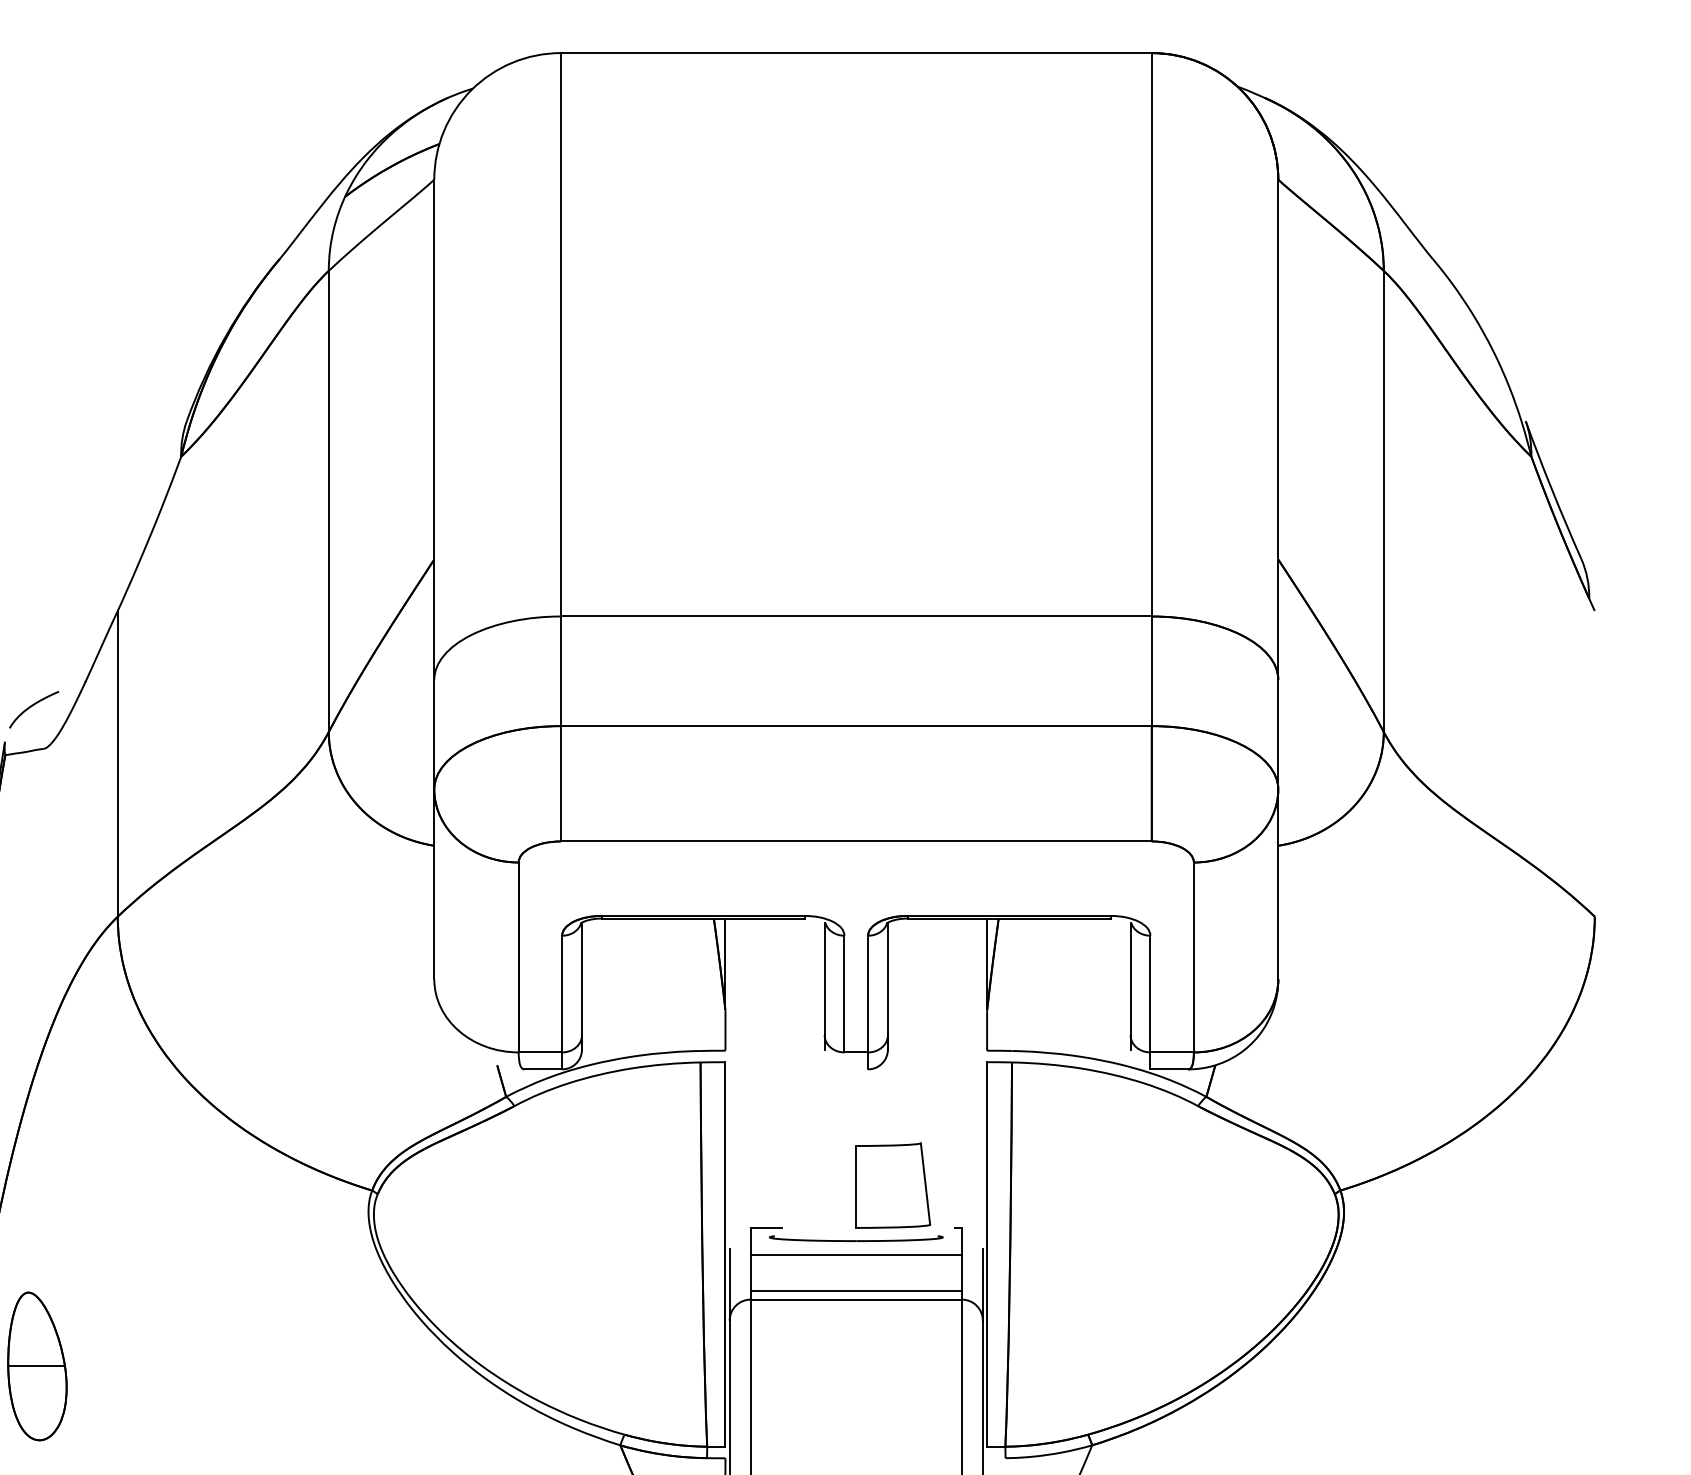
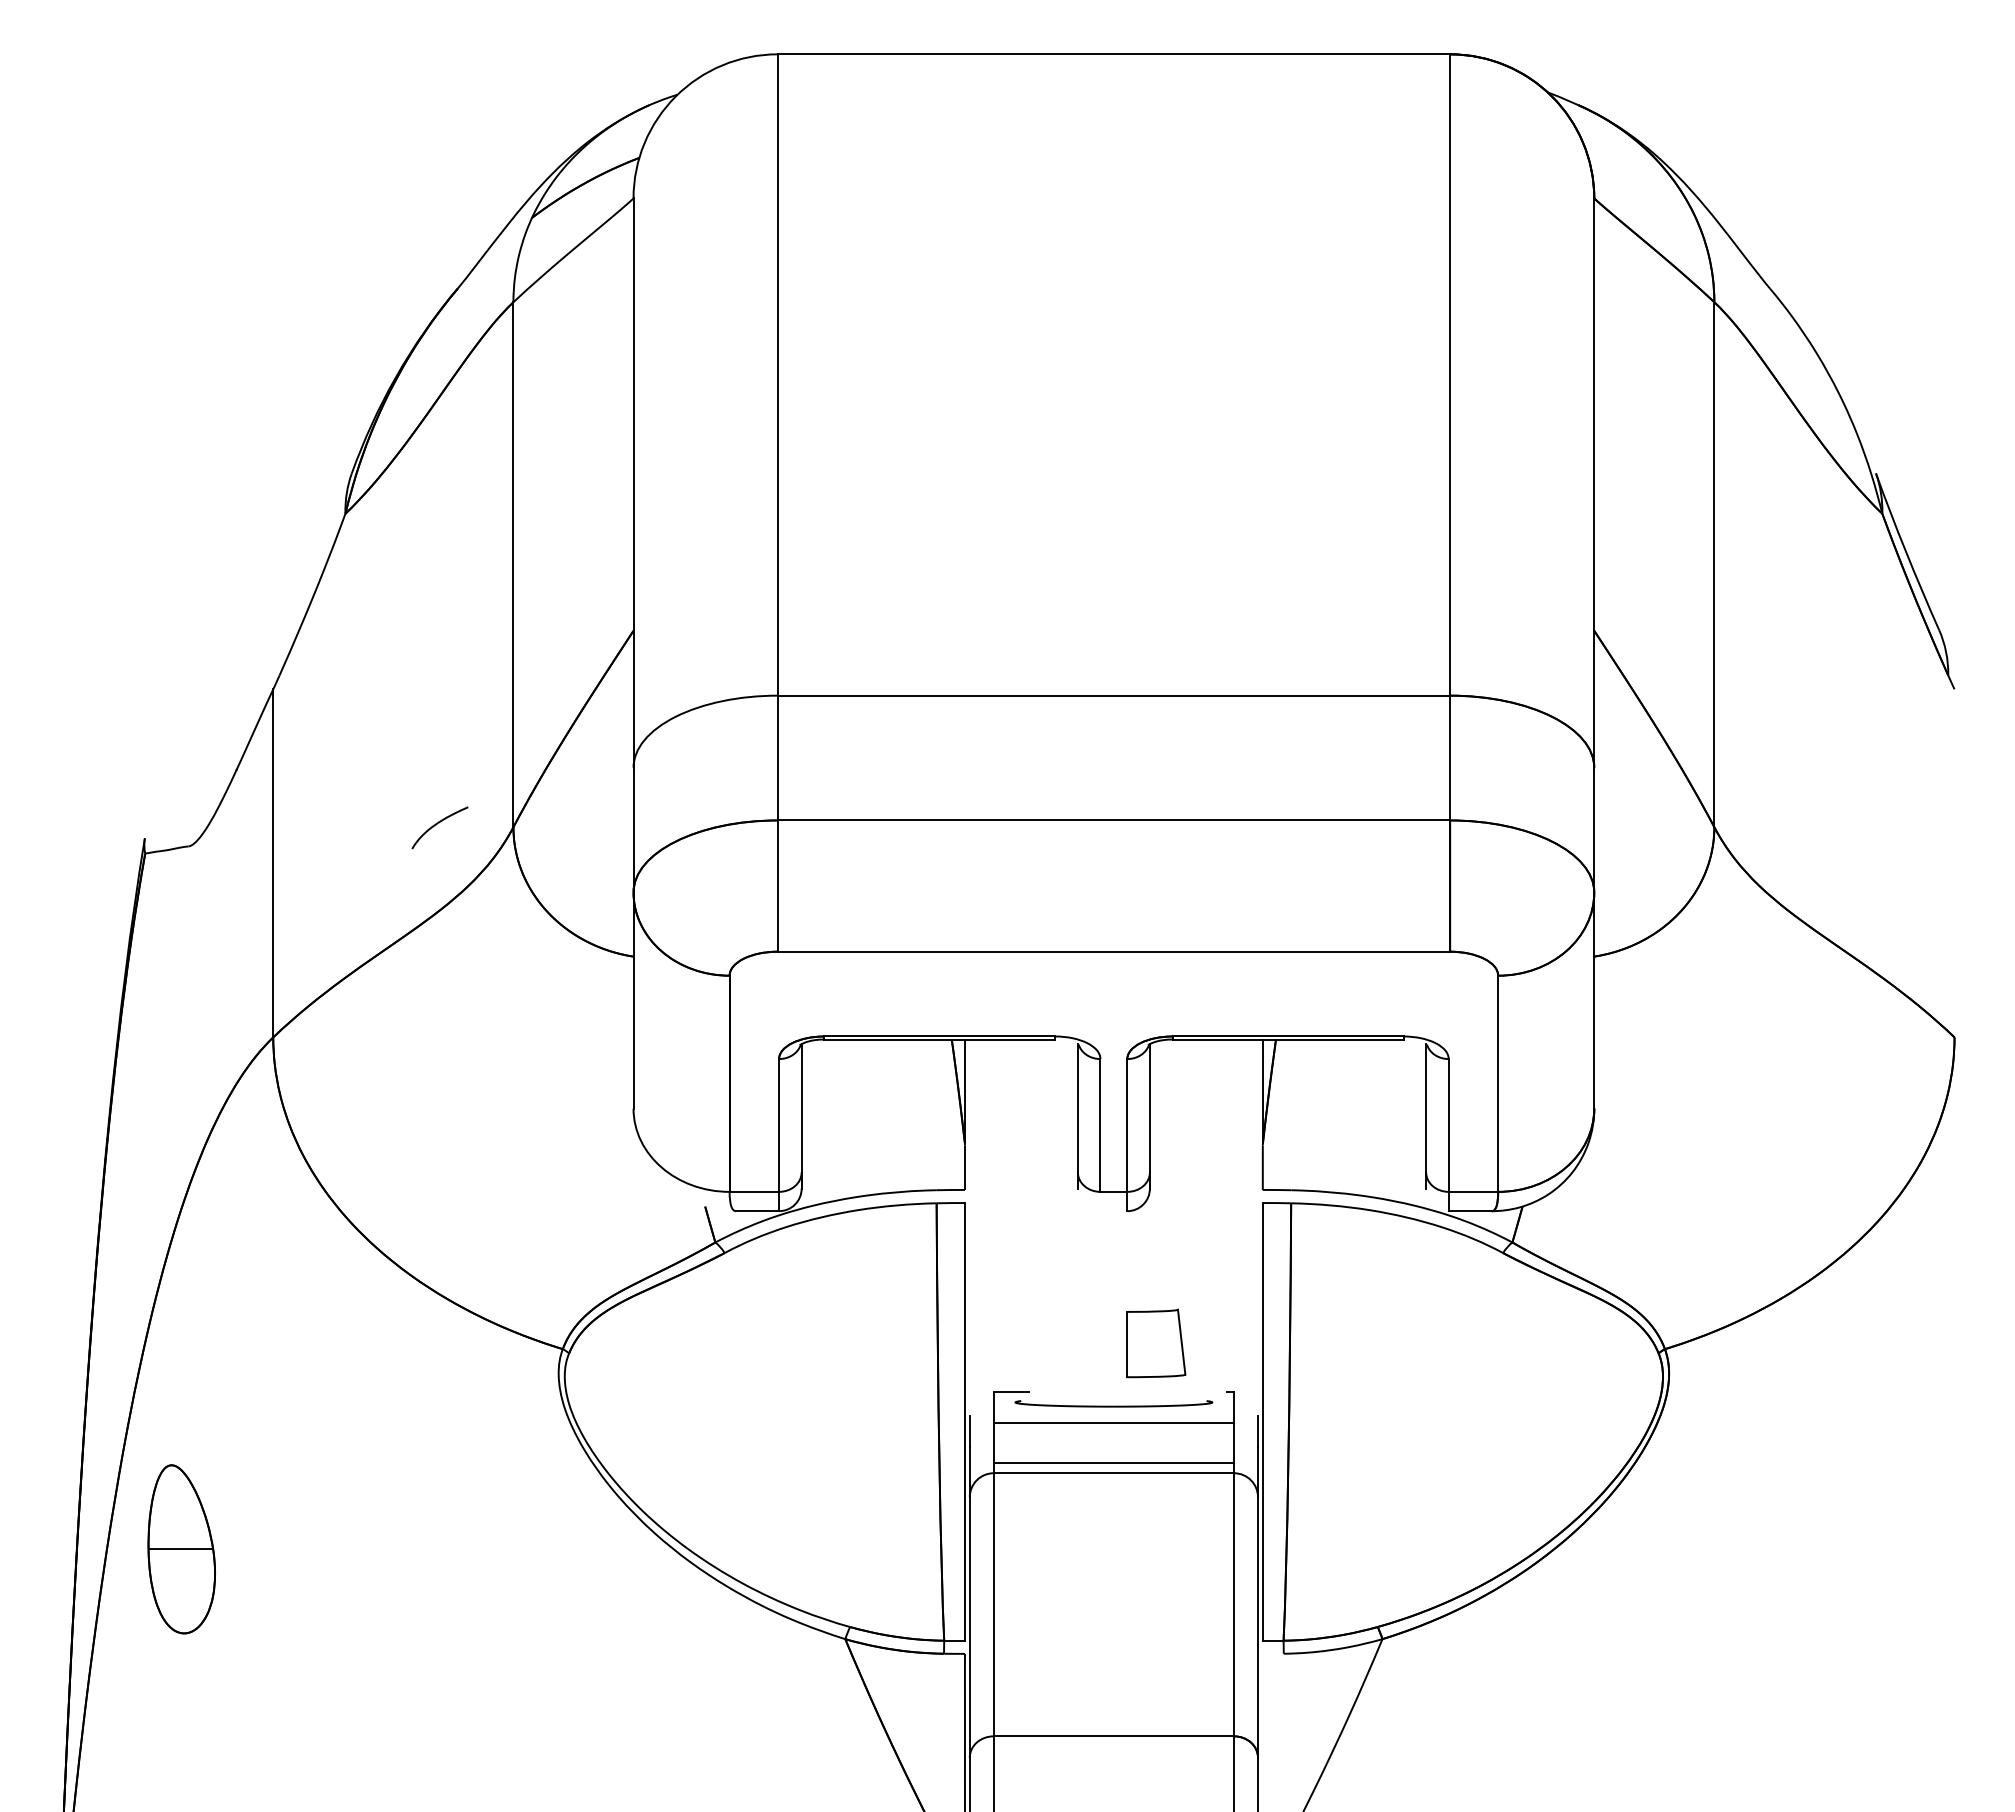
curve: (31, 706) -> (437, 824), moved
part: (892, 1185) -> (1155, 1343), size x0.7

